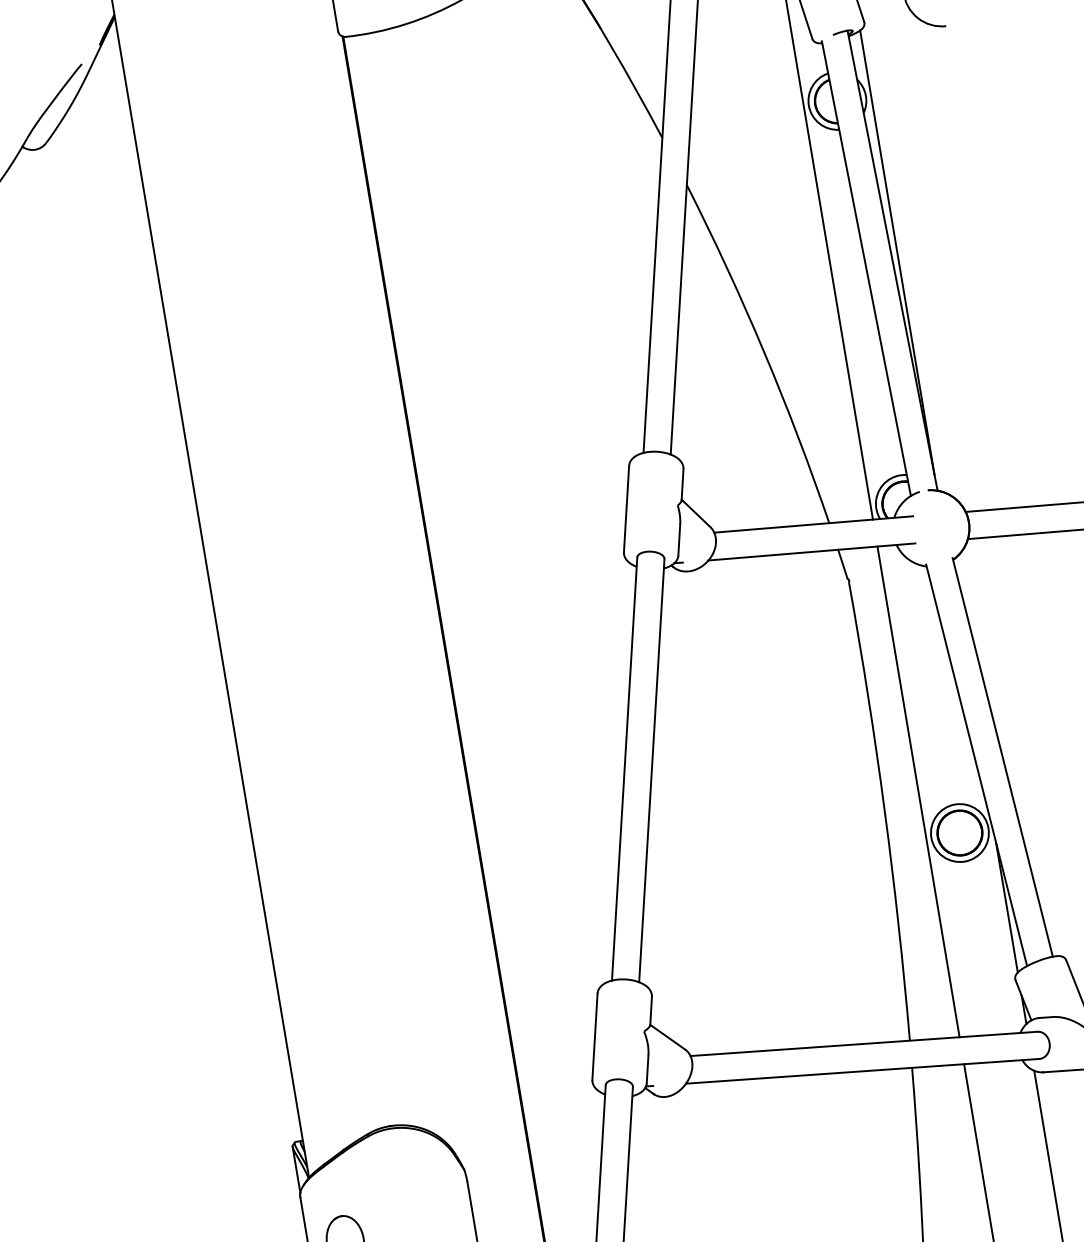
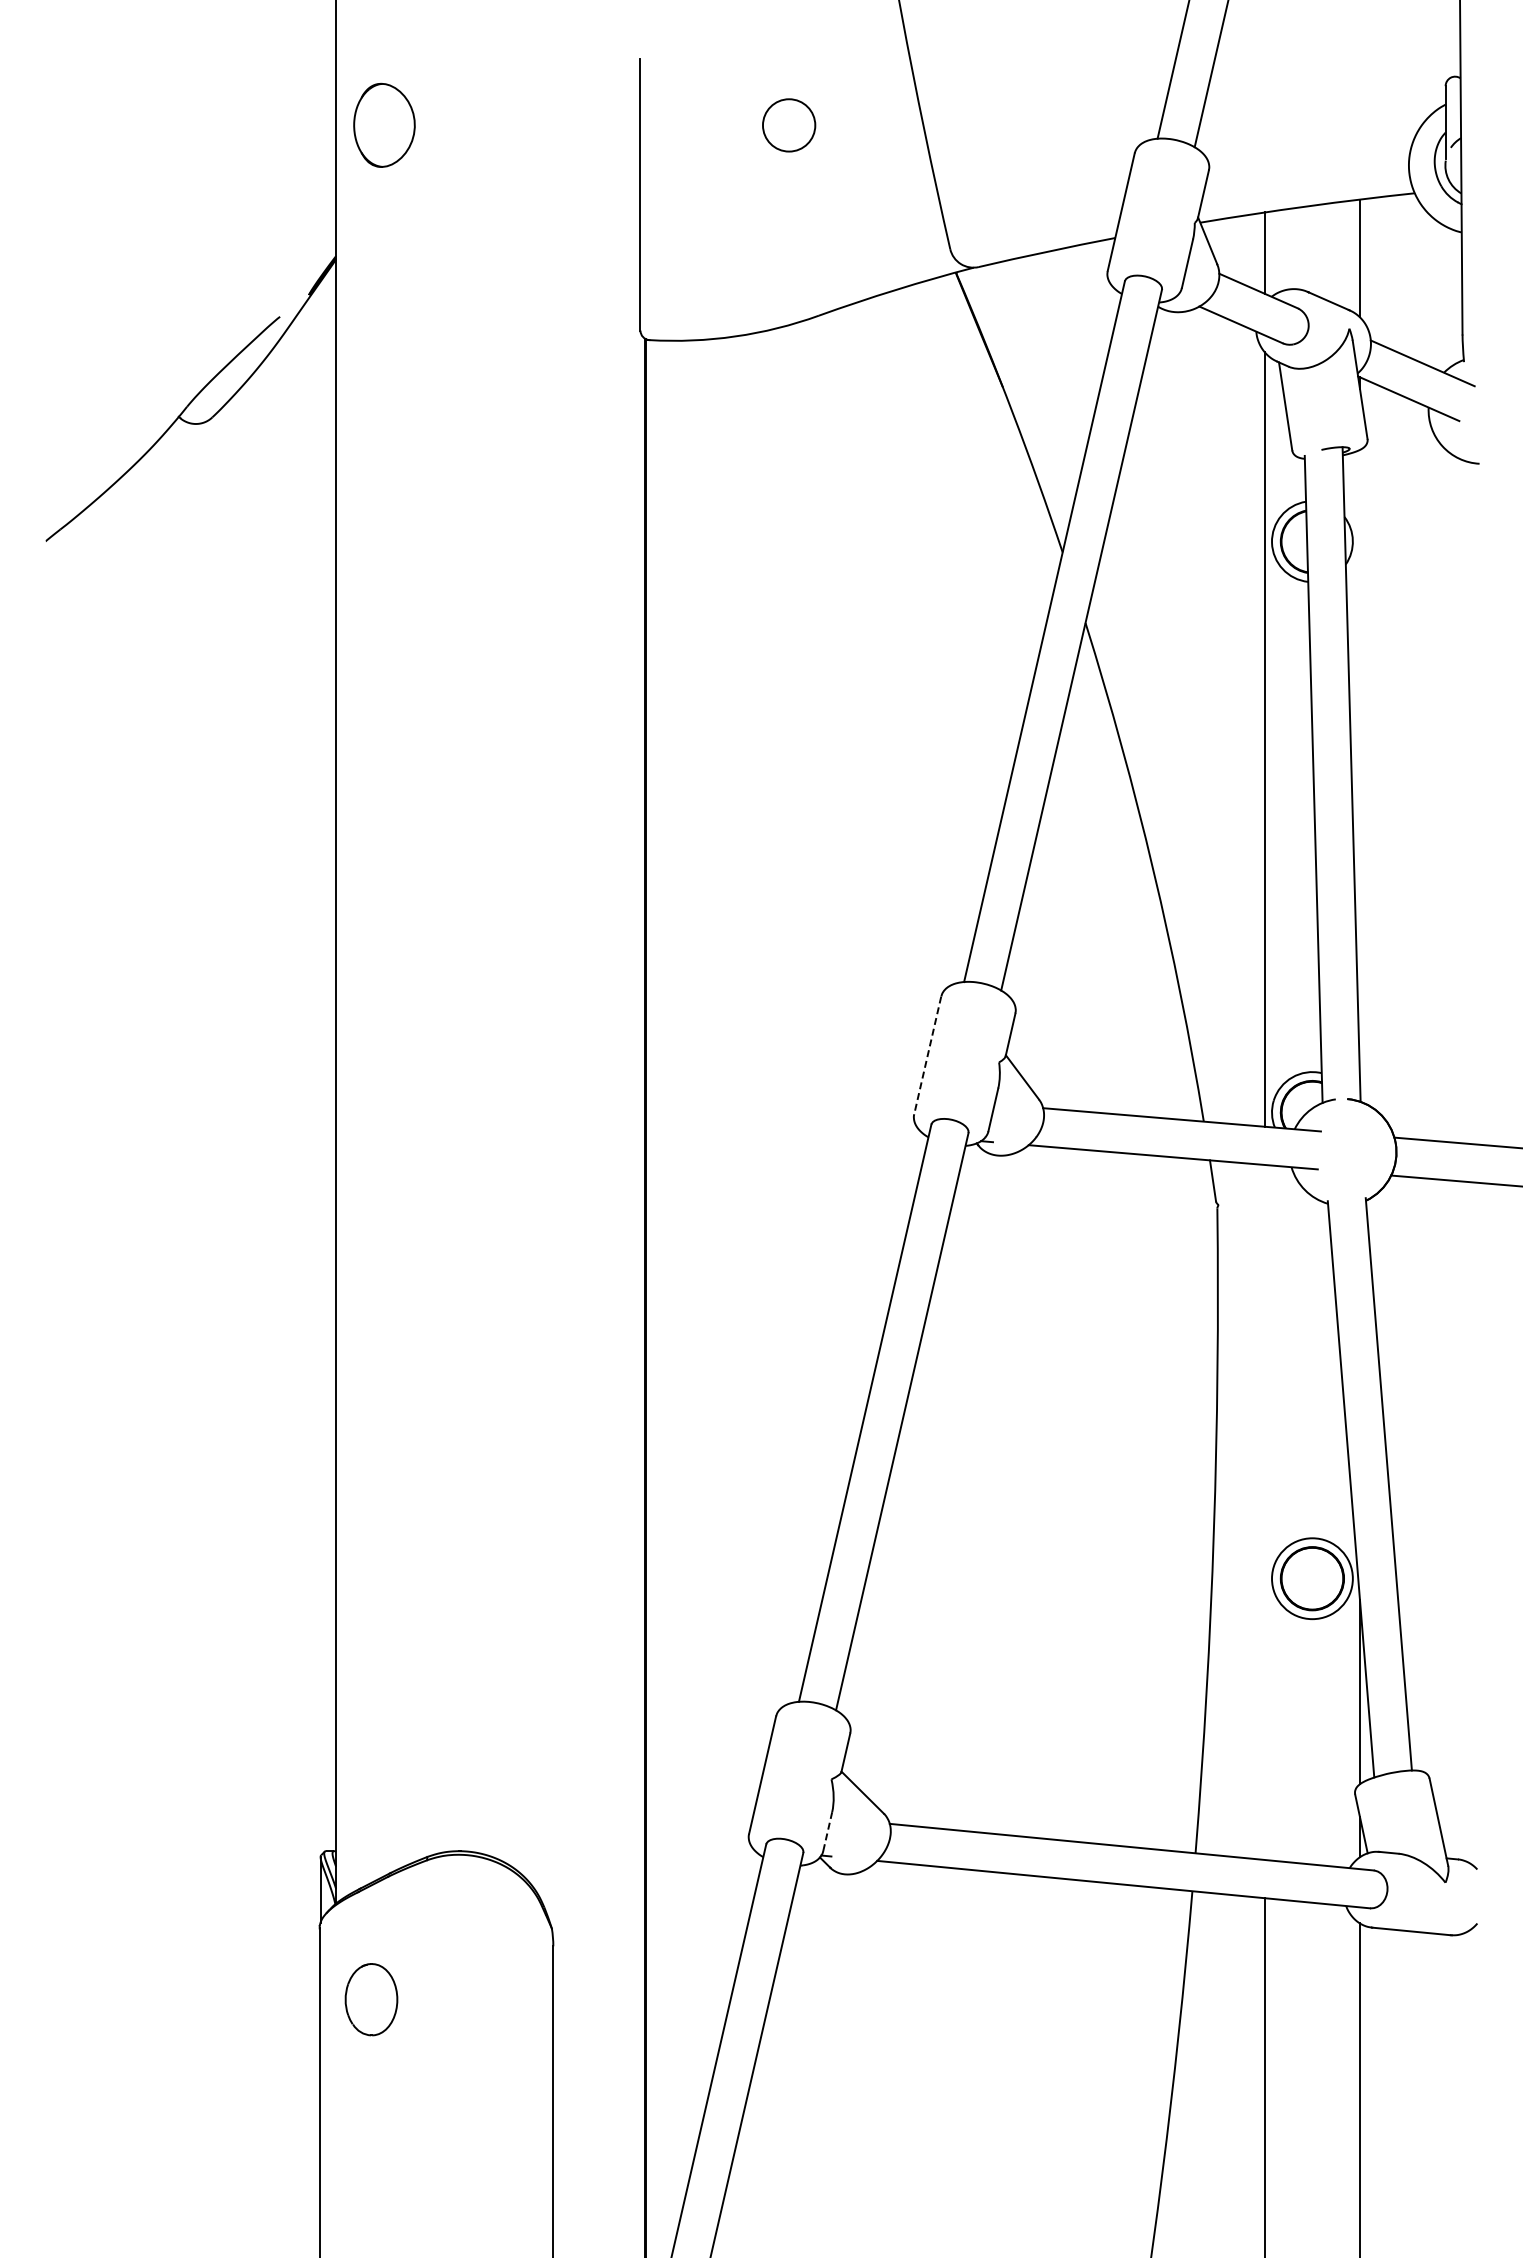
line: (897, 252) -> (1360, 764), removed
line: (626, 509) -> (927, 1055), solid -> dashed
line: (918, 791) -> (1264, 1511), removed
line: (647, 1068) -> (827, 1831), solid -> dashed

